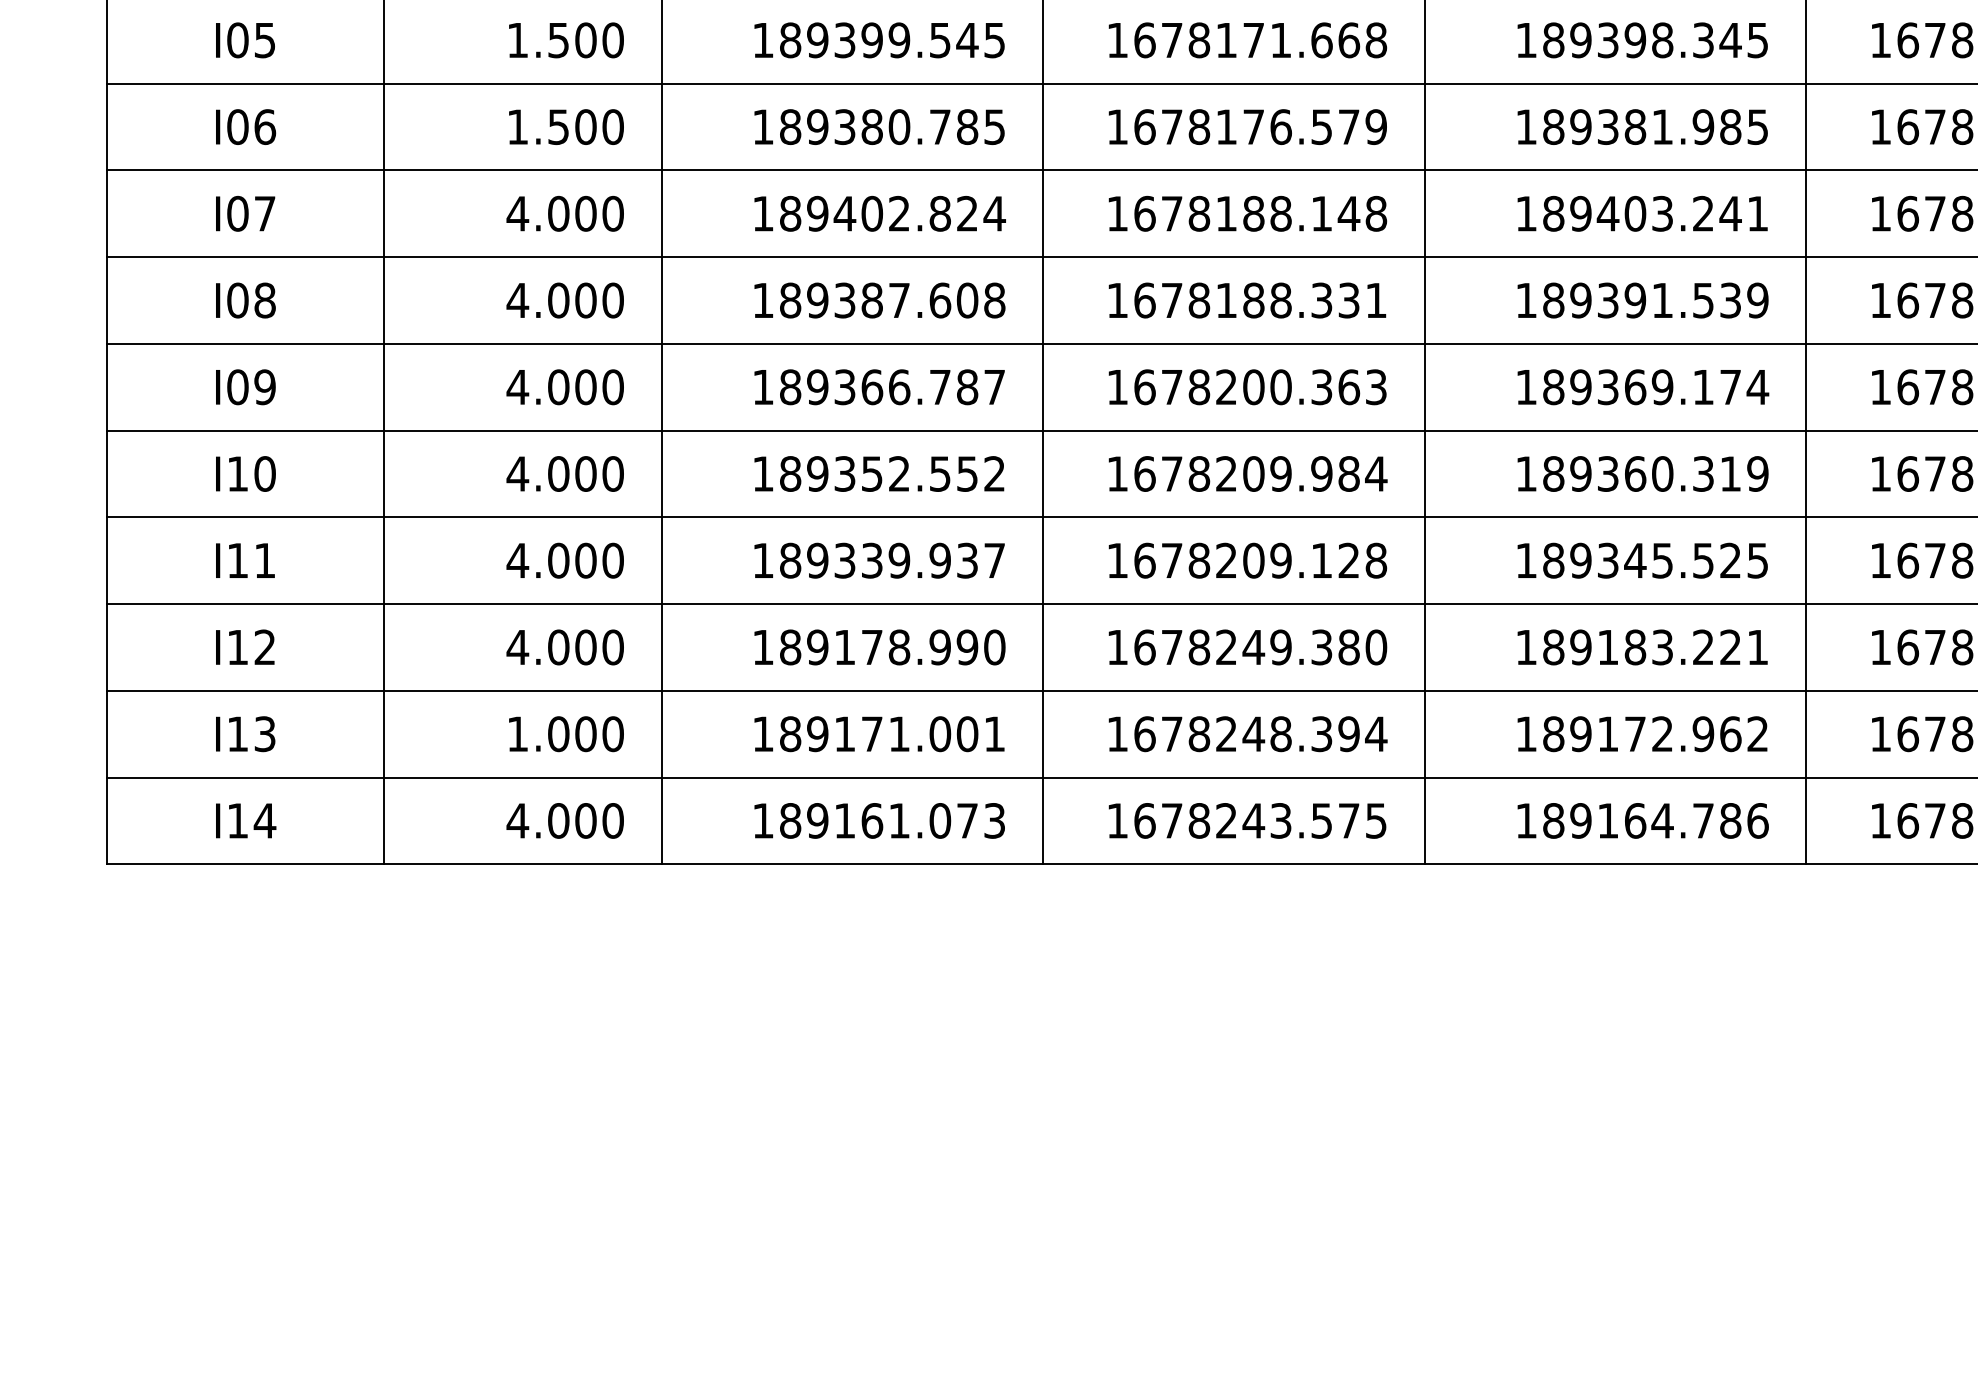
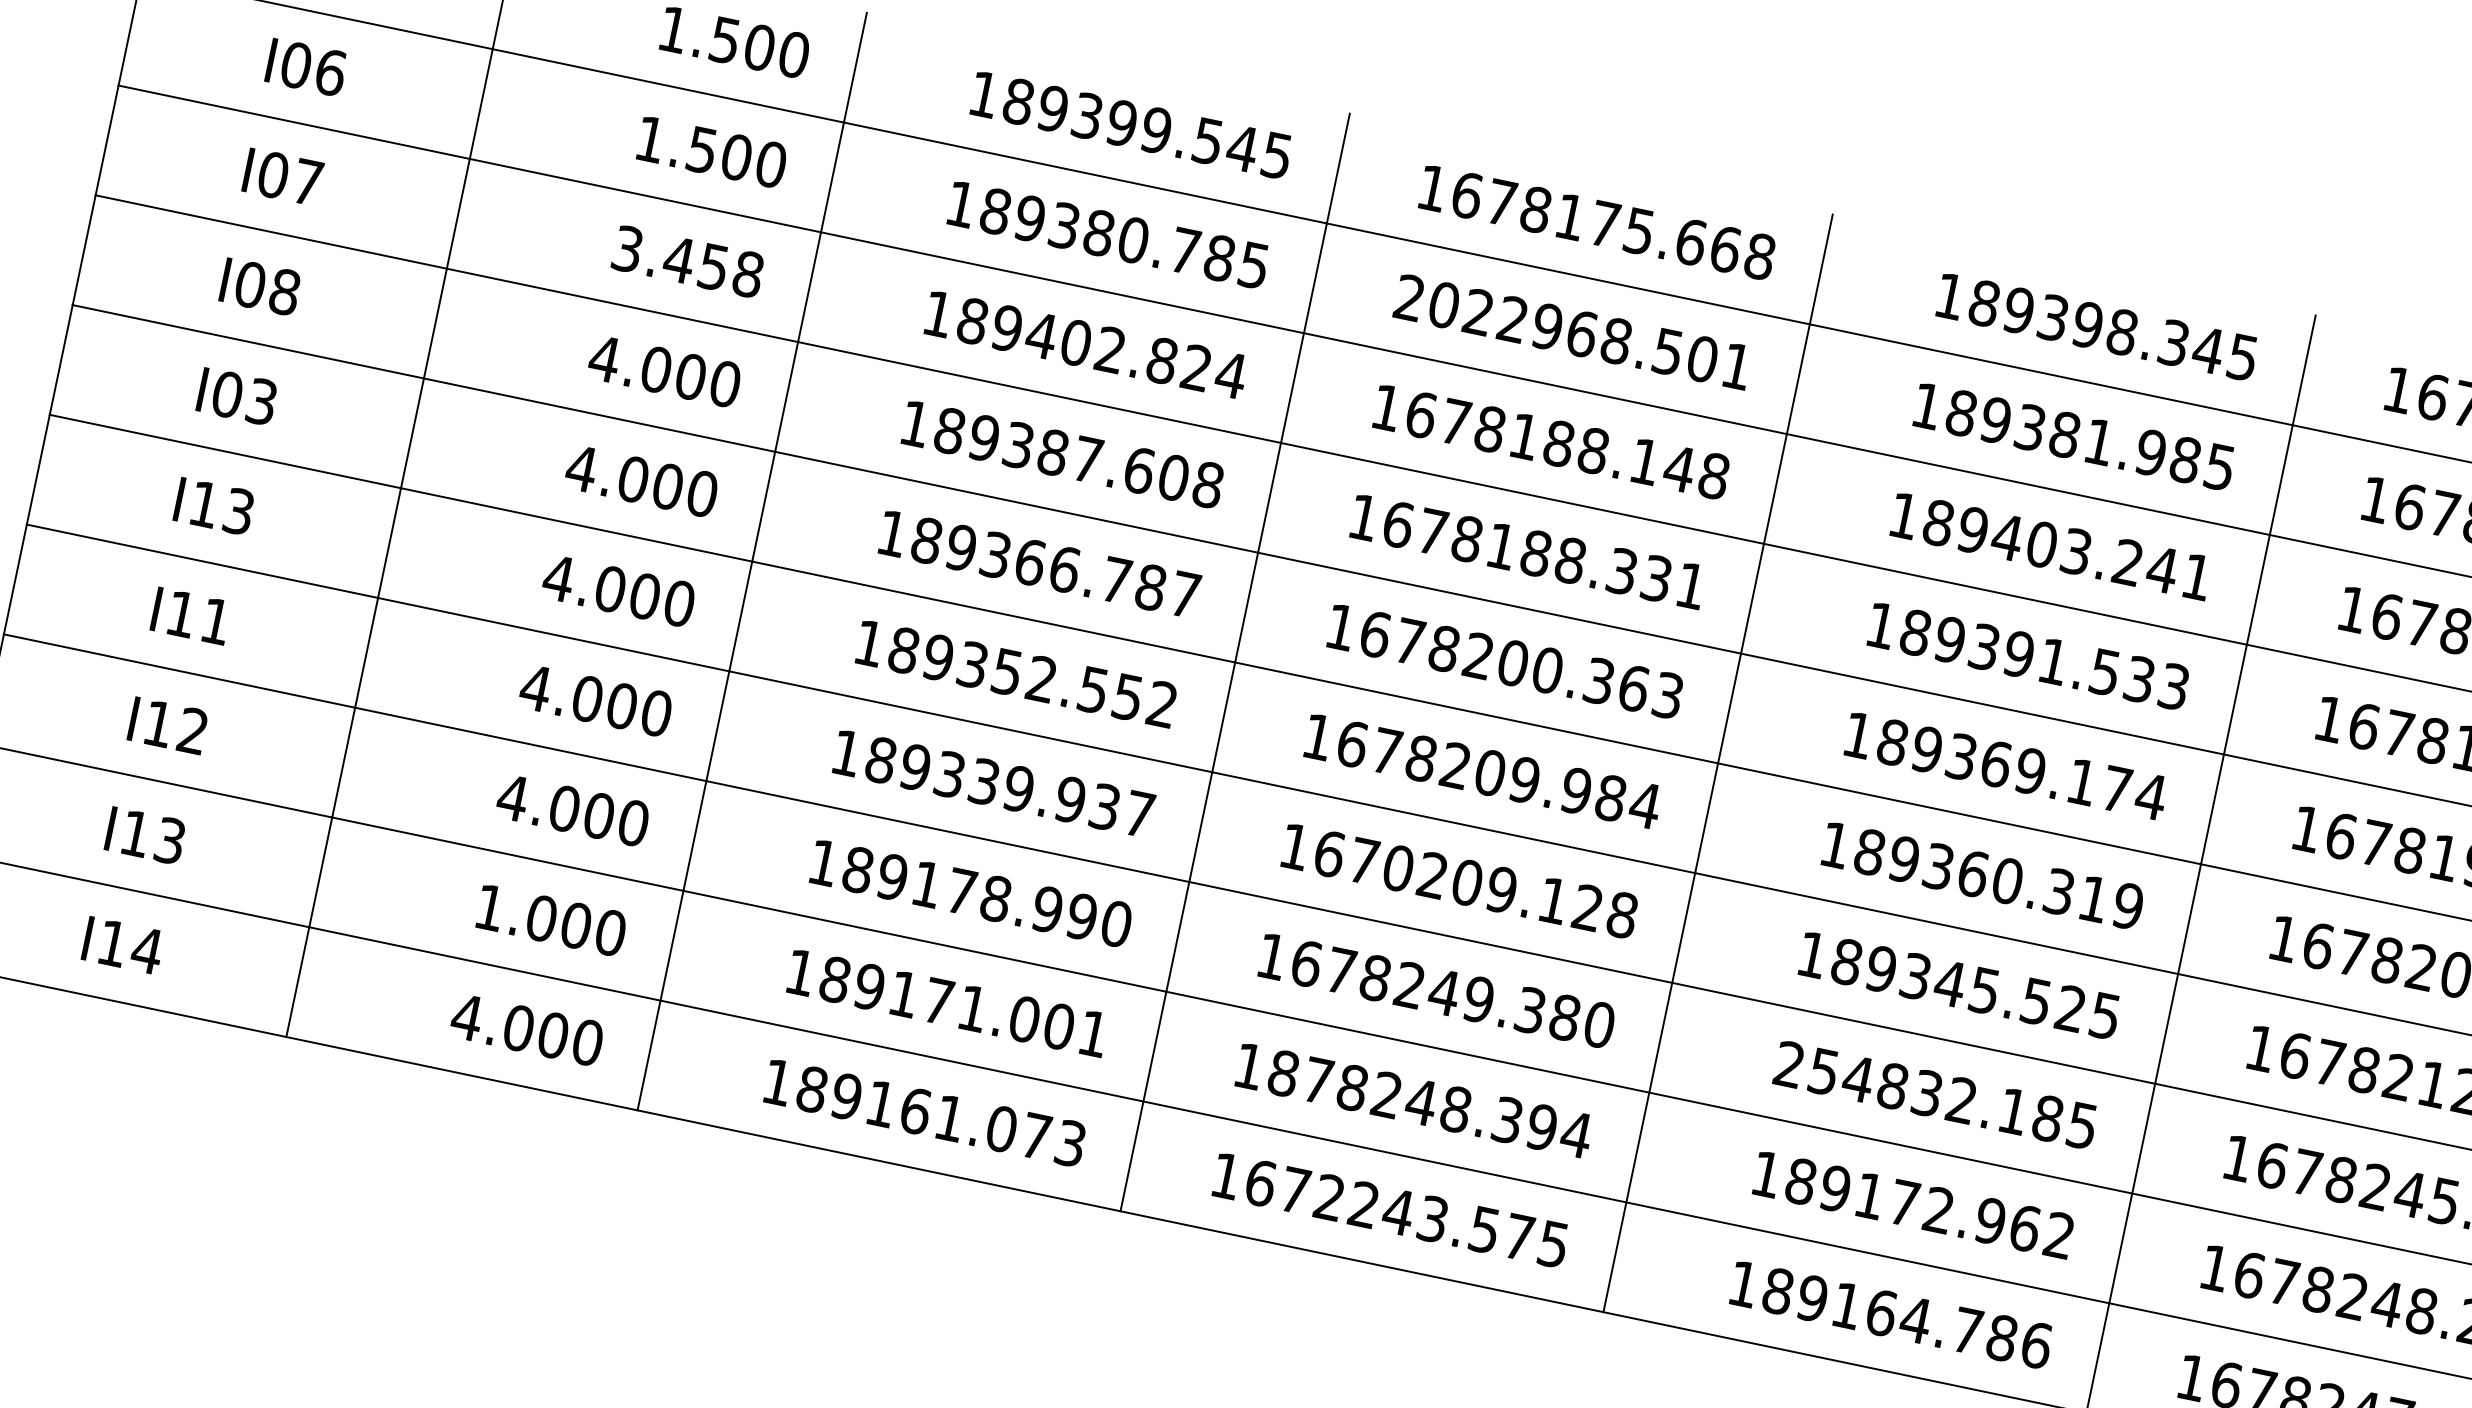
text: (1280, 40) -> (1638, 231), 1678171.668 -> 1678175.668
text: (1246, 127) -> (1572, 332), 1678176.579 -> 2022968.501
text: (564, 213) -> (686, 261), 4.000 -> 3.458
text: (1757, 300) -> (2173, 686), 189391.539 -> 189391.533
text: (264, 387) -> (261, 402), I09 -> I03
text: (264, 473) -> (238, 510), I10 -> I13
text: (1199, 560) -> (1398, 868), 1678209.128 -> 1670209.128
text: (1641, 647) -> (1935, 1095), 189183.221 -> 254832.185
text: (1144, 733) -> (1283, 1072), 1678248.394 -> 1878248.394
text: (1199, 820) -> (1329, 1197), 1678243.575 -> 1672243.575

